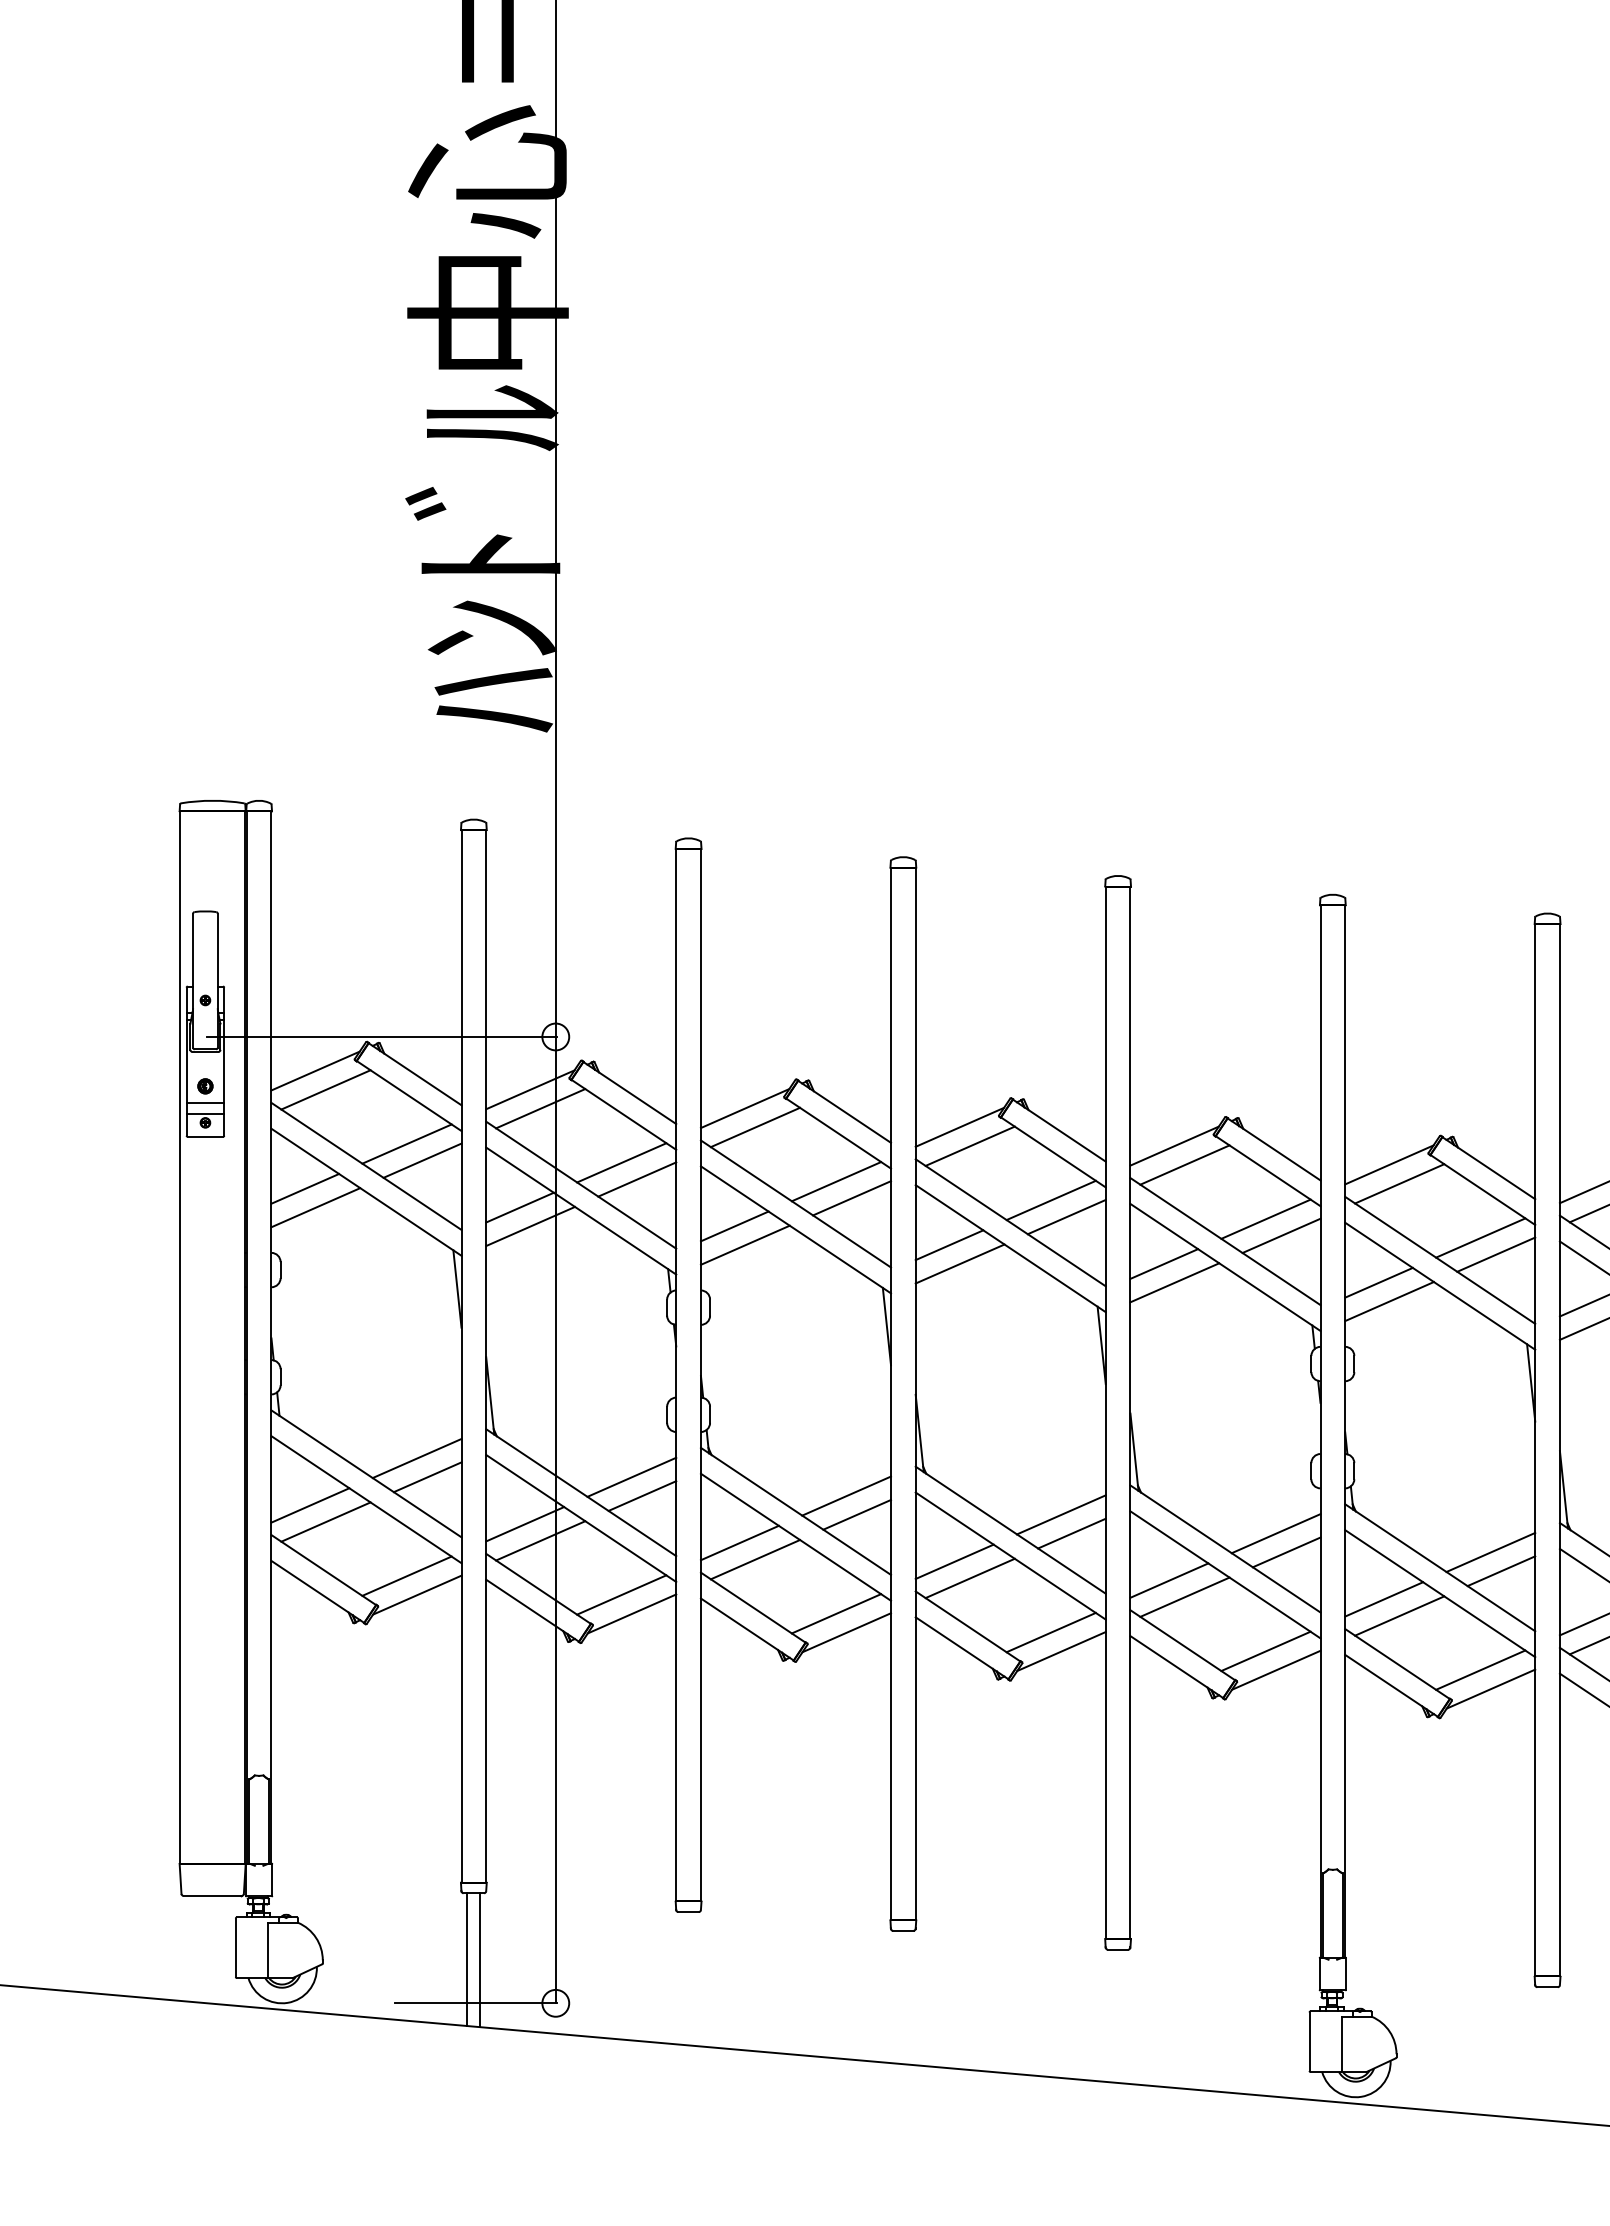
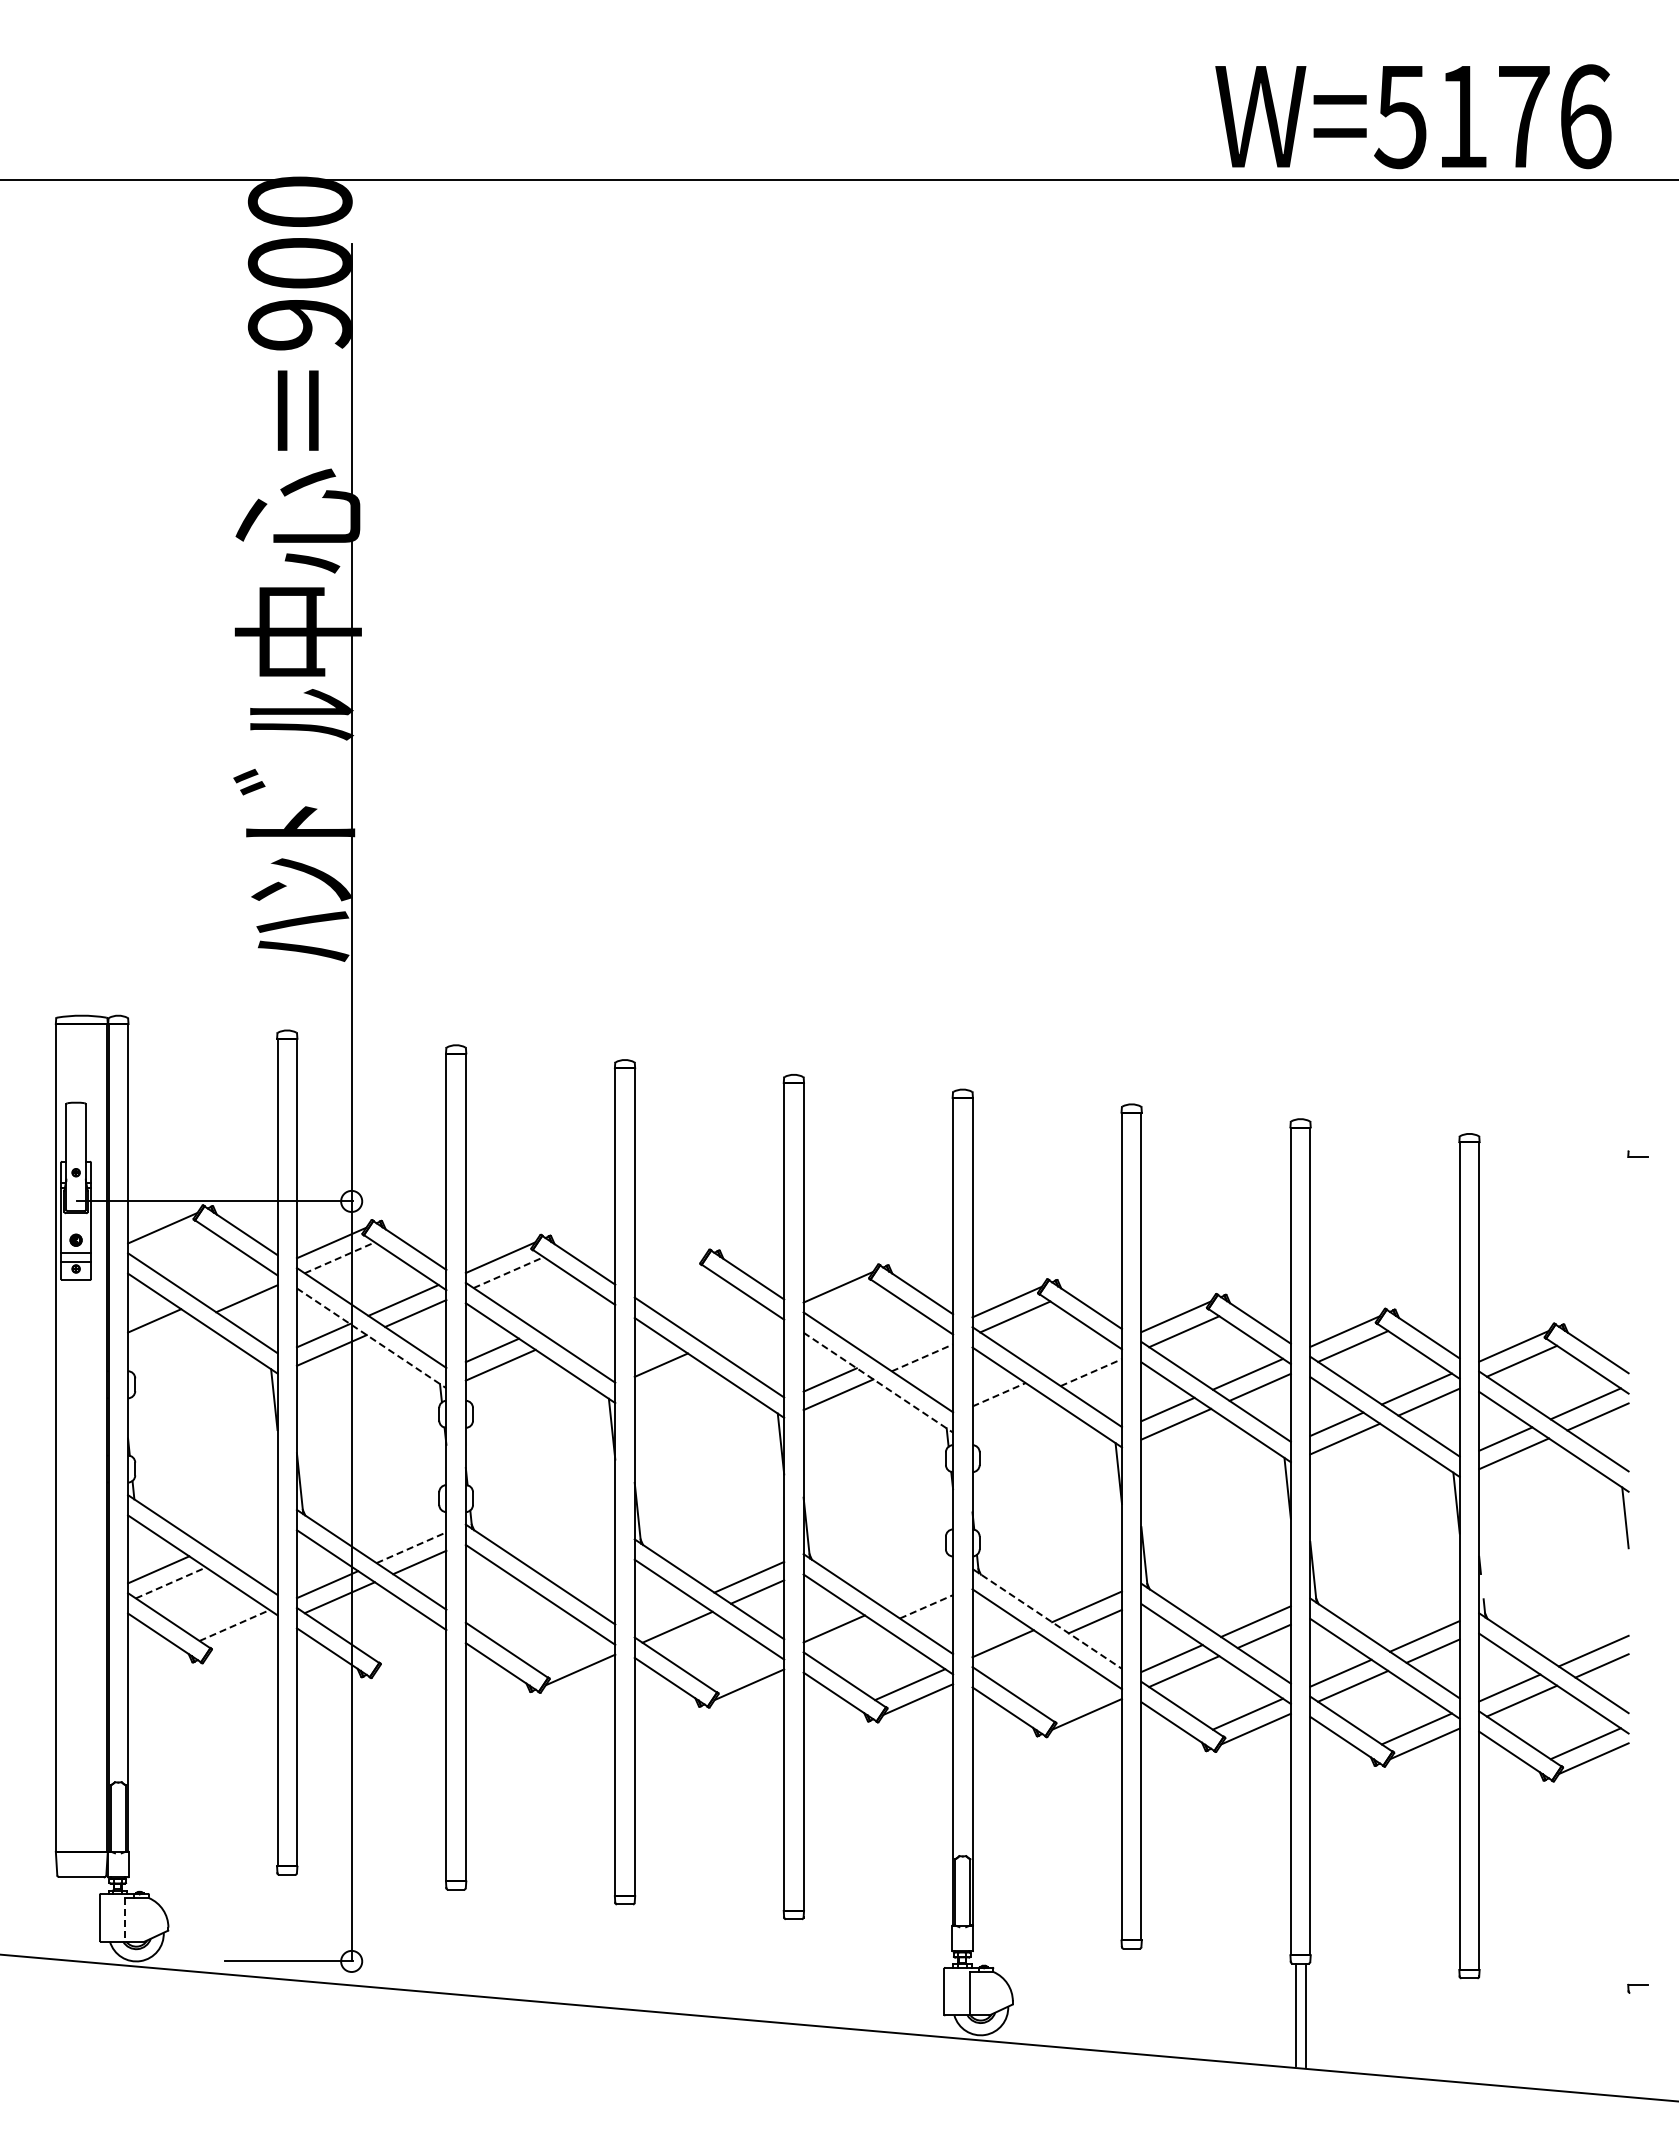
line: (325, 1089) -> (170, 1242), removed
line: (541, 1108) -> (340, 1257), solid -> dashed
line: (756, 1127) -> (509, 1272), solid -> dashed
line: (959, 1127) -> (669, 1272), removed
line: (406, 1143) -> (234, 1285), removed
line: (970, 1145) -> (677, 1286), removed
line: (1184, 1164) -> (846, 1301), removed
line: (836, 1180) -> (572, 1314), removed
line: (851, 1197) -> (584, 1327), removed
line: (1051, 1199) -> (741, 1329), removed
line: (315, 1207) -> (162, 1335), removed
line: (580, 1211) -> (371, 1338), solid -> dashed
line: (1066, 1216) -> (753, 1342), removed
line: (1266, 1218) -> (910, 1344), removed
line: (1281, 1235) -> (922, 1357), solid -> dashed
line: (1481, 1237) -> (1079, 1359), removed
line: (1496, 1254) -> (1091, 1372), solid -> dashed
line: (959, 1263) -> (669, 1379), removed
line: (1225, 1267) -> (878, 1382), solid -> dashed
line: (1379, 1282) -> (999, 1394), solid -> dashed
line: (1389, 1301) -> (1007, 1409), removed
line: (416, 1457) -> (242, 1532), removed
line: (427, 1476) -> (250, 1547), removed
line: (631, 1476) -> (411, 1547), solid -> dashed
line: (846, 1496) -> (580, 1562), removed
line: (856, 1513) -> (588, 1576), removed
line: (326, 1521) -> (171, 1582), solid -> dashed
line: (1276, 1532) -> (918, 1591), removed
line: (739, 1541) -> (496, 1598), removed
line: (1286, 1552) -> (926, 1606), solid -> dashed
line: (755, 1559) -> (508, 1612), removed
line: (954, 1560) -> (665, 1613), removed
line: (1440, 1567) -> (1047, 1618), solid -> dashed
line: (408, 1576) -> (235, 1625), solid -> dashed
line: (621, 1593) -> (403, 1639), removed
line: (416, 1595) -> (242, 1640), removed
line: (1184, 1596) -> (846, 1641), removed
line: (631, 1613) -> (411, 1654), removed
line: (836, 1613) -> (572, 1654), removed
line: (1399, 1615) -> (1015, 1656), removed
line: (1051, 1632) -> (741, 1669), removed
line: (1481, 1668) -> (1079, 1698), removed
line: (268, 1949) -> (125, 1919), solid -> dashed
line: (467, 1958) -> (282, 1926), removed
line: (480, 1960) -> (292, 1927), removed

